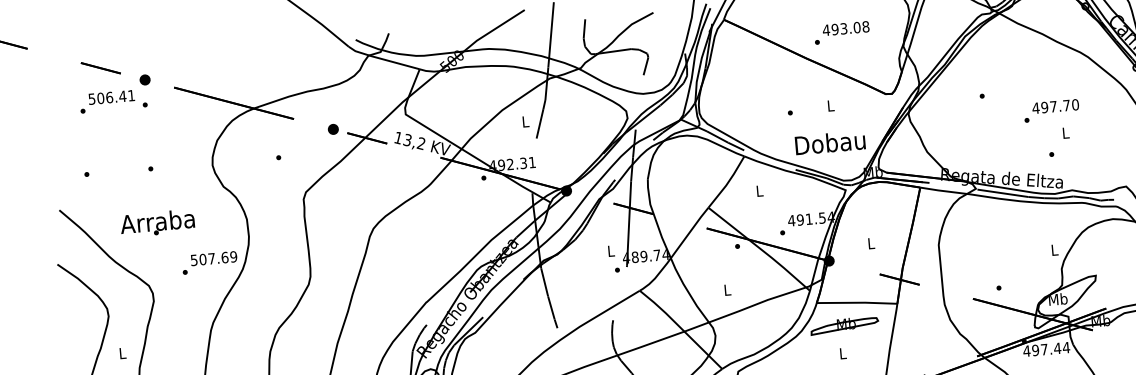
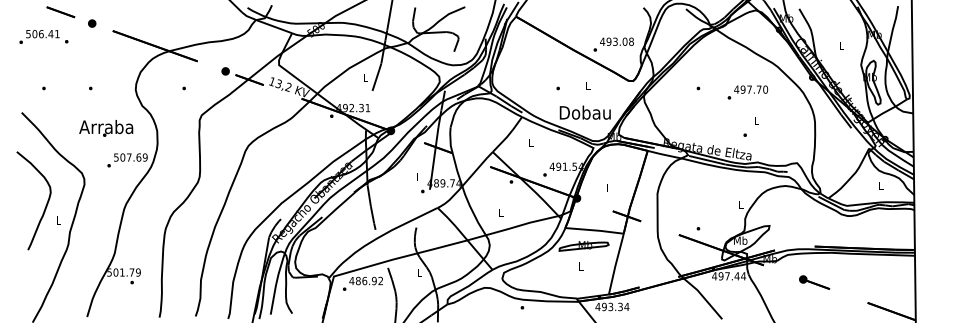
text: (841, 32) -> (613, 44), moved
text: (112, 100) -> (43, 36), moved
text: (1051, 110) -> (747, 92), moved
text: (158, 223) -> (106, 128), moved

